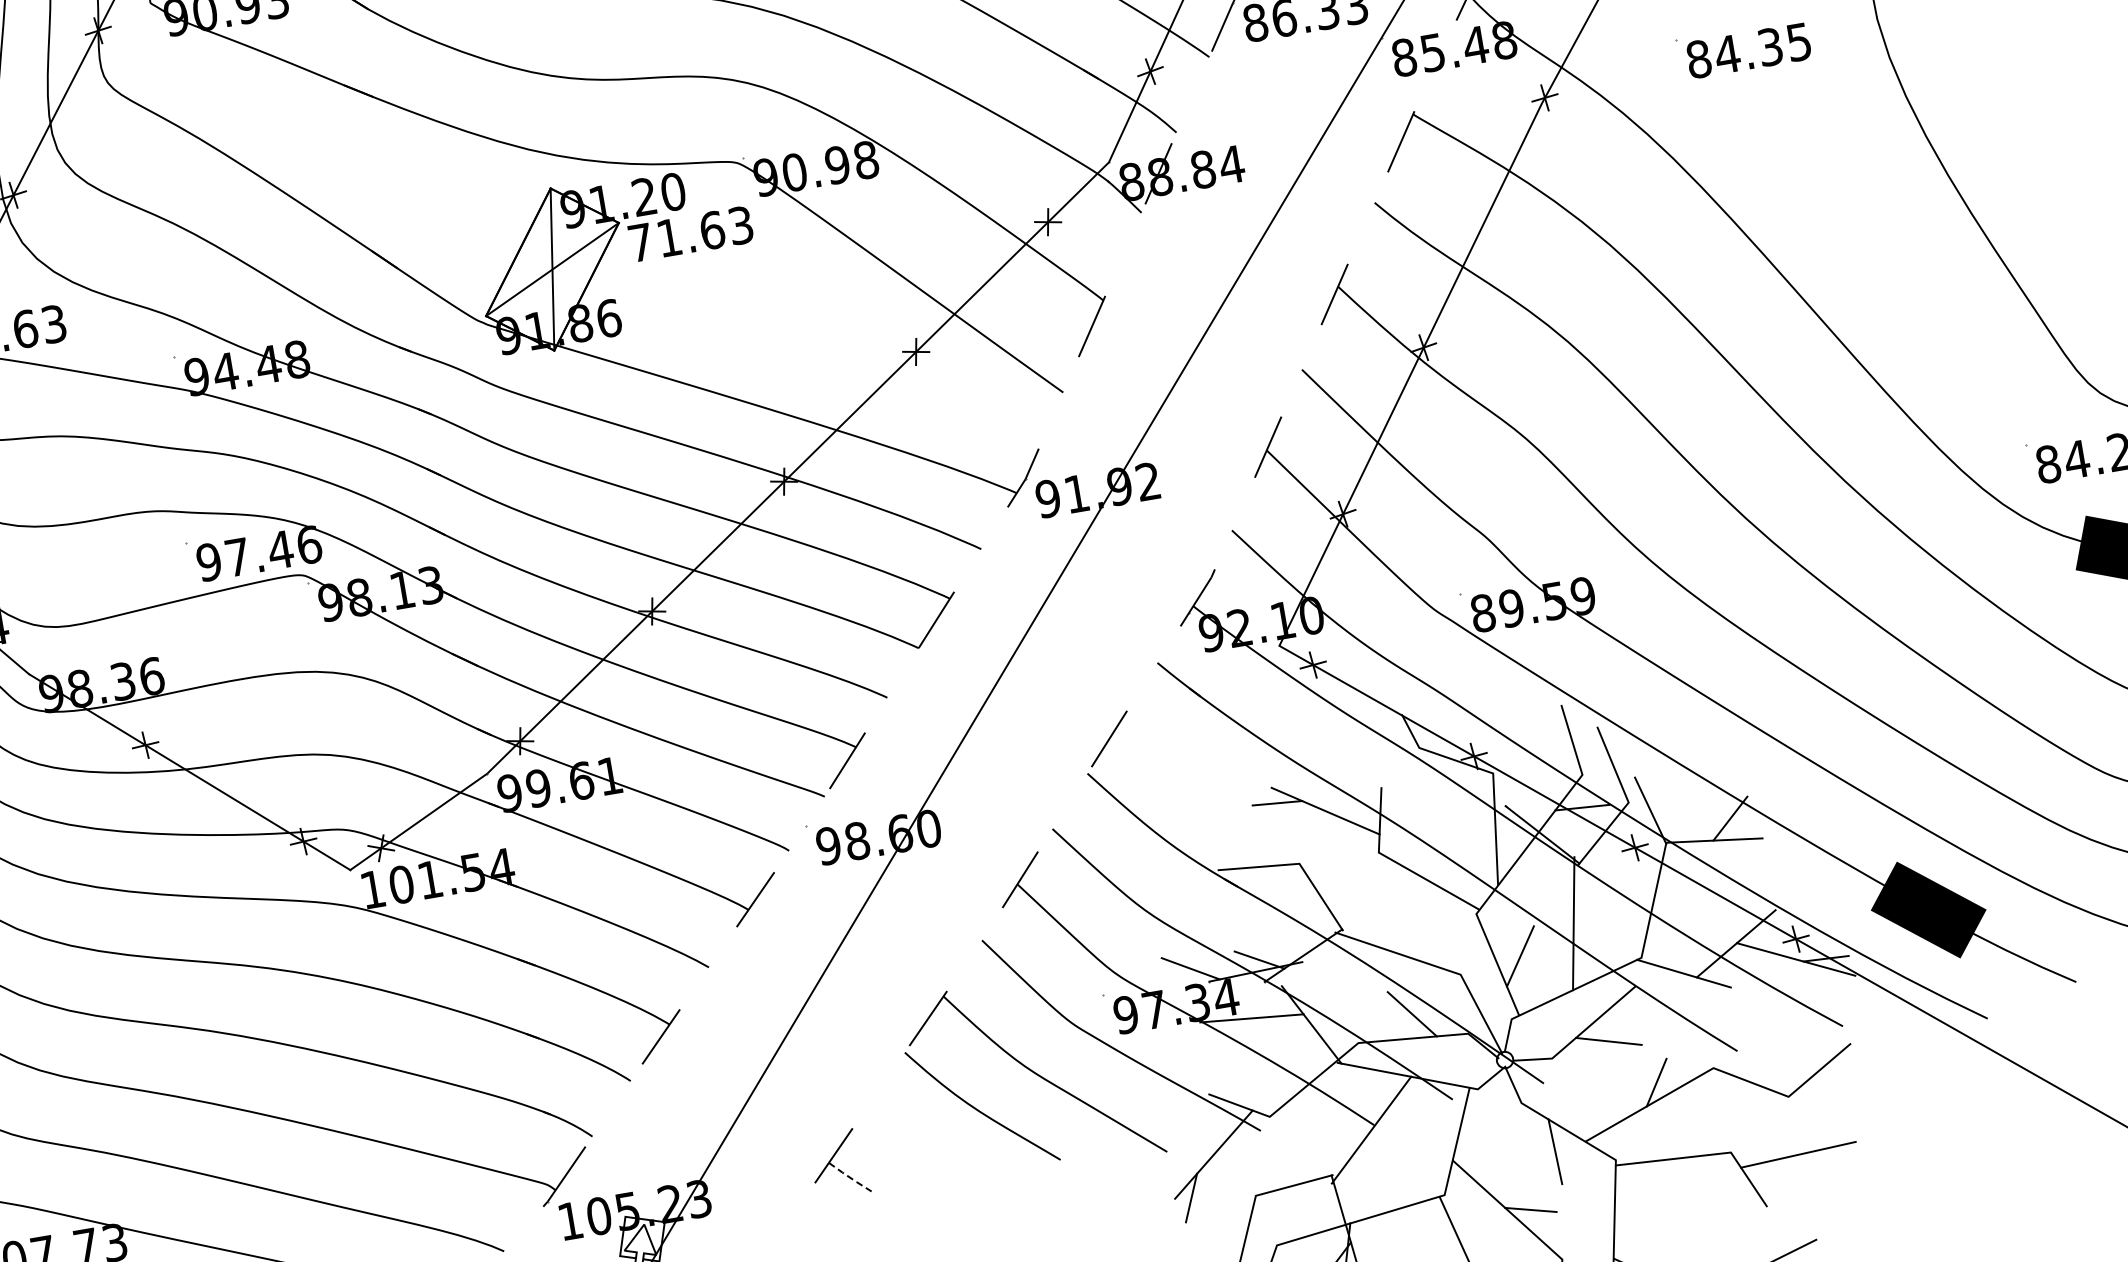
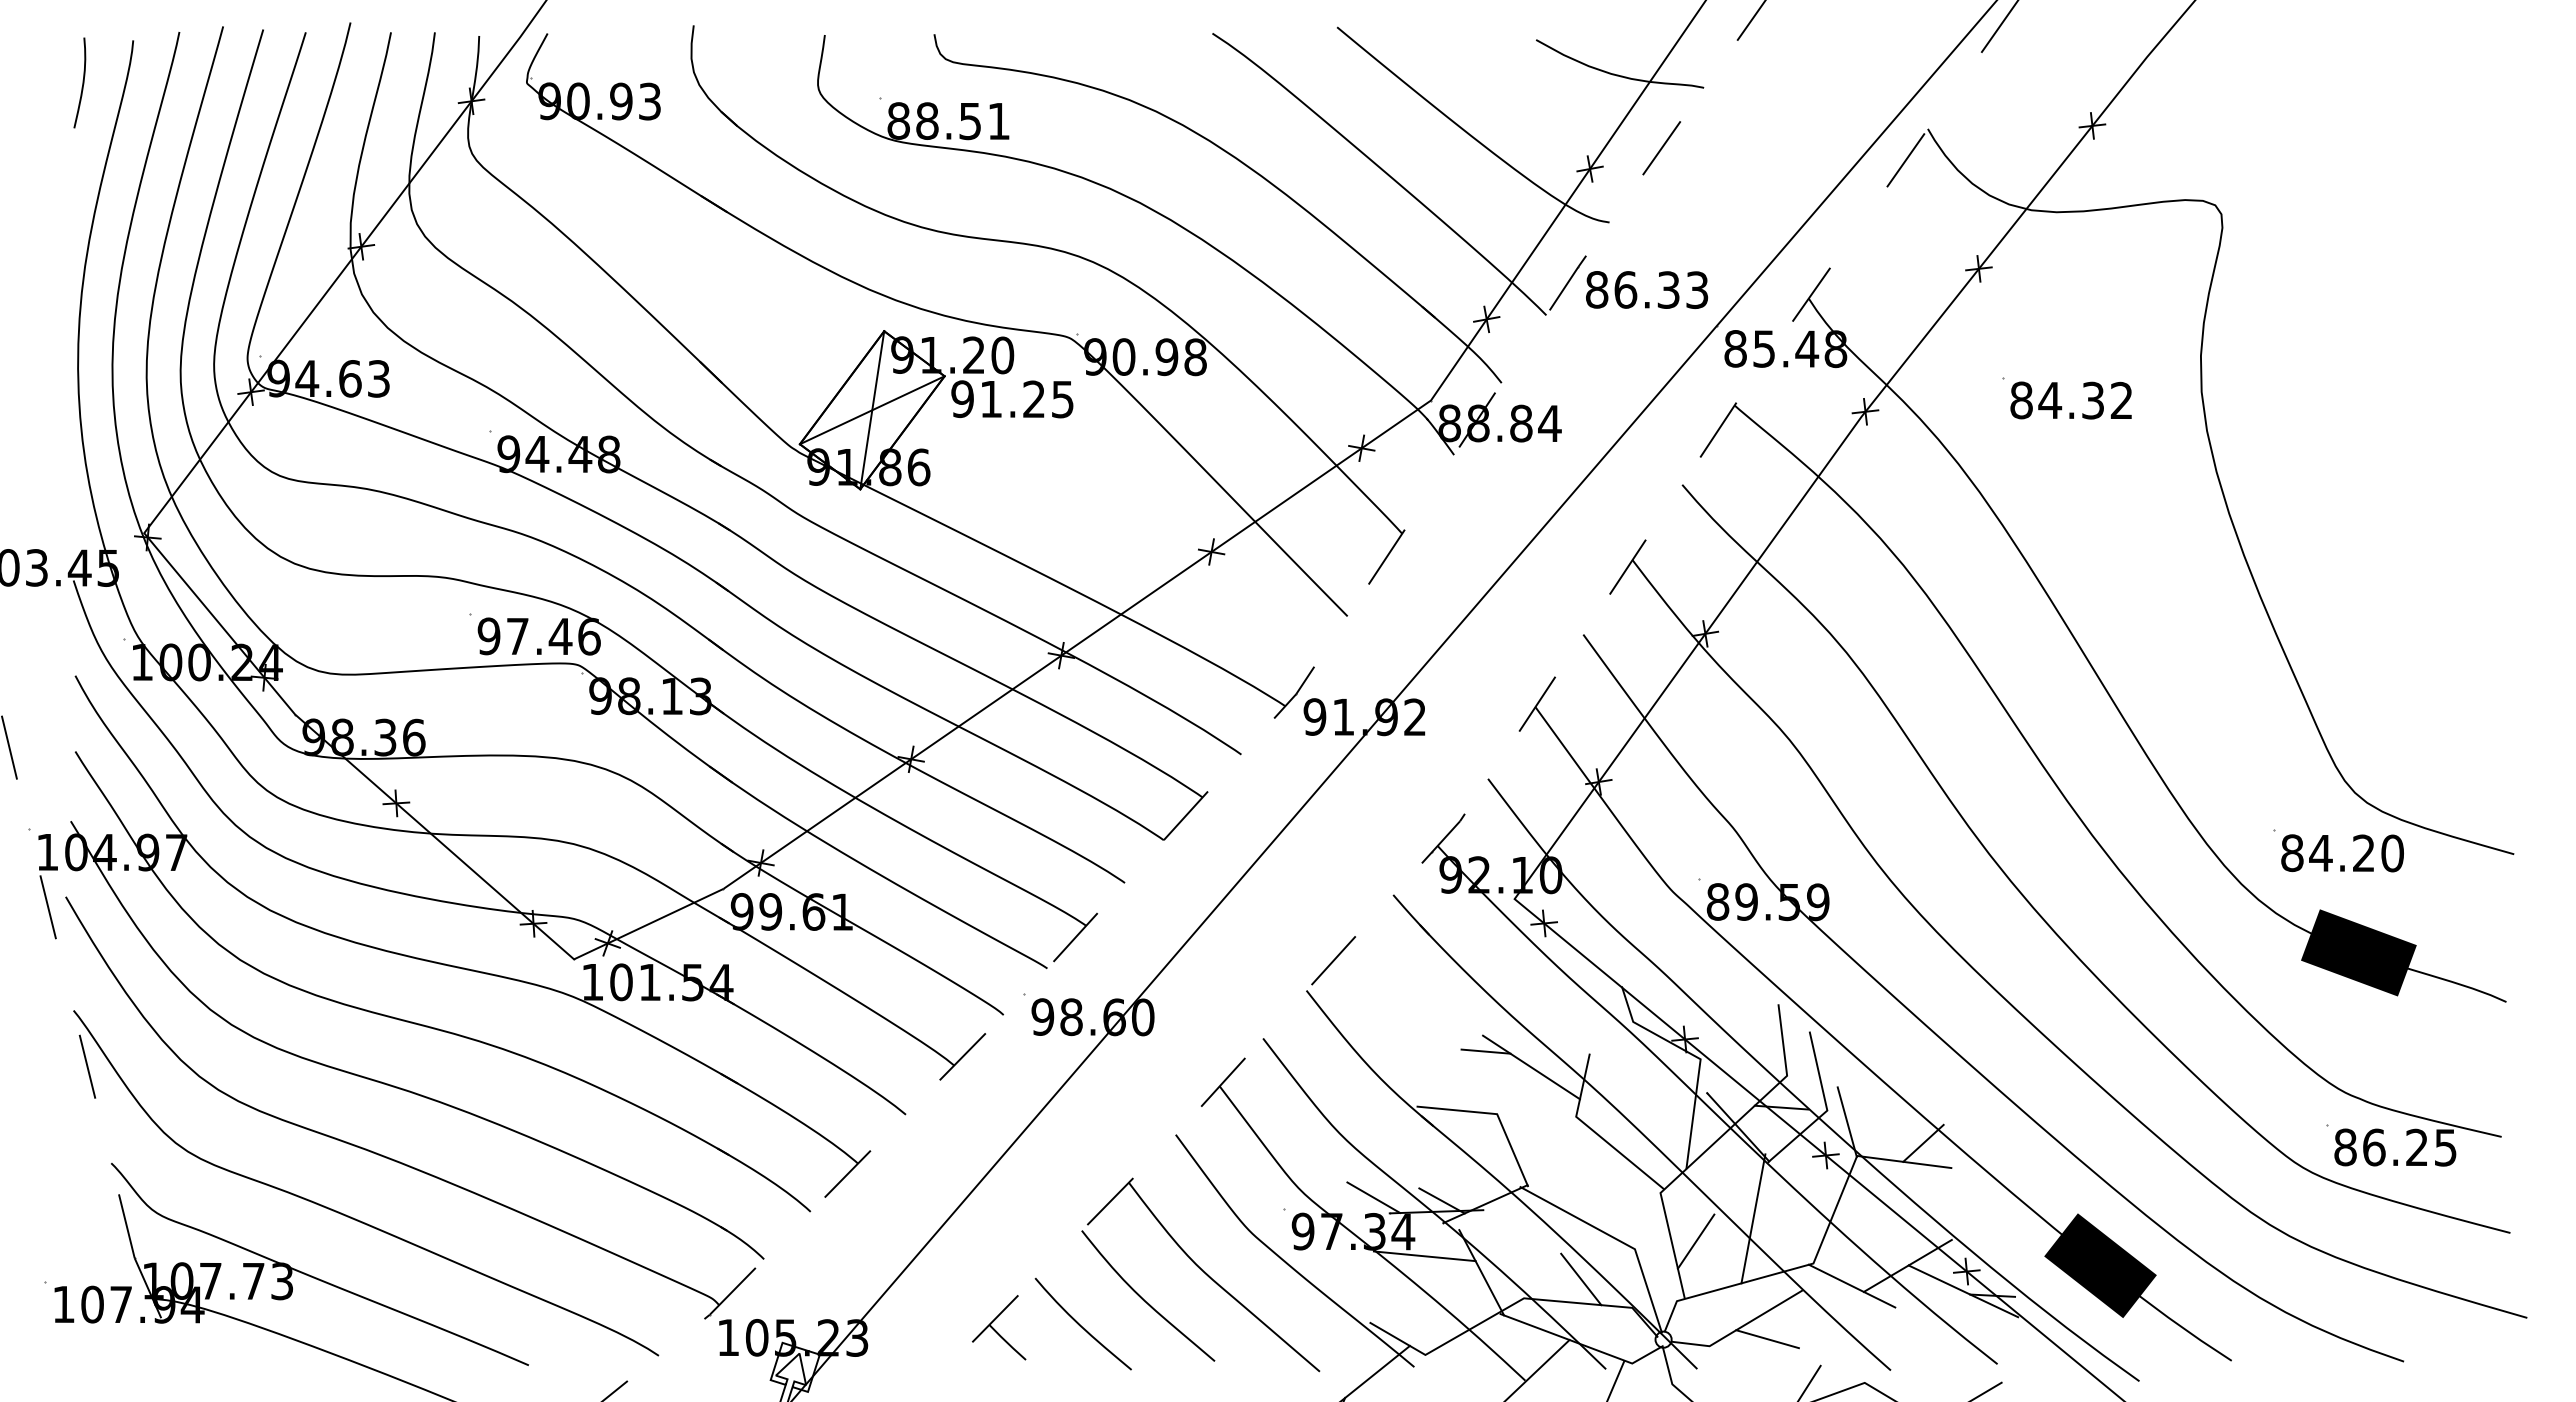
text: (1798, 41) -> (2121, 400), 84.35 -> 84.32
text: (690, 234) -> (1012, 399), 71.63 -> 91.25
curve: (919, 1146) -> (1080, 1324), added
line: (850, 1178) -> (1007, 1343), dashed -> solid

